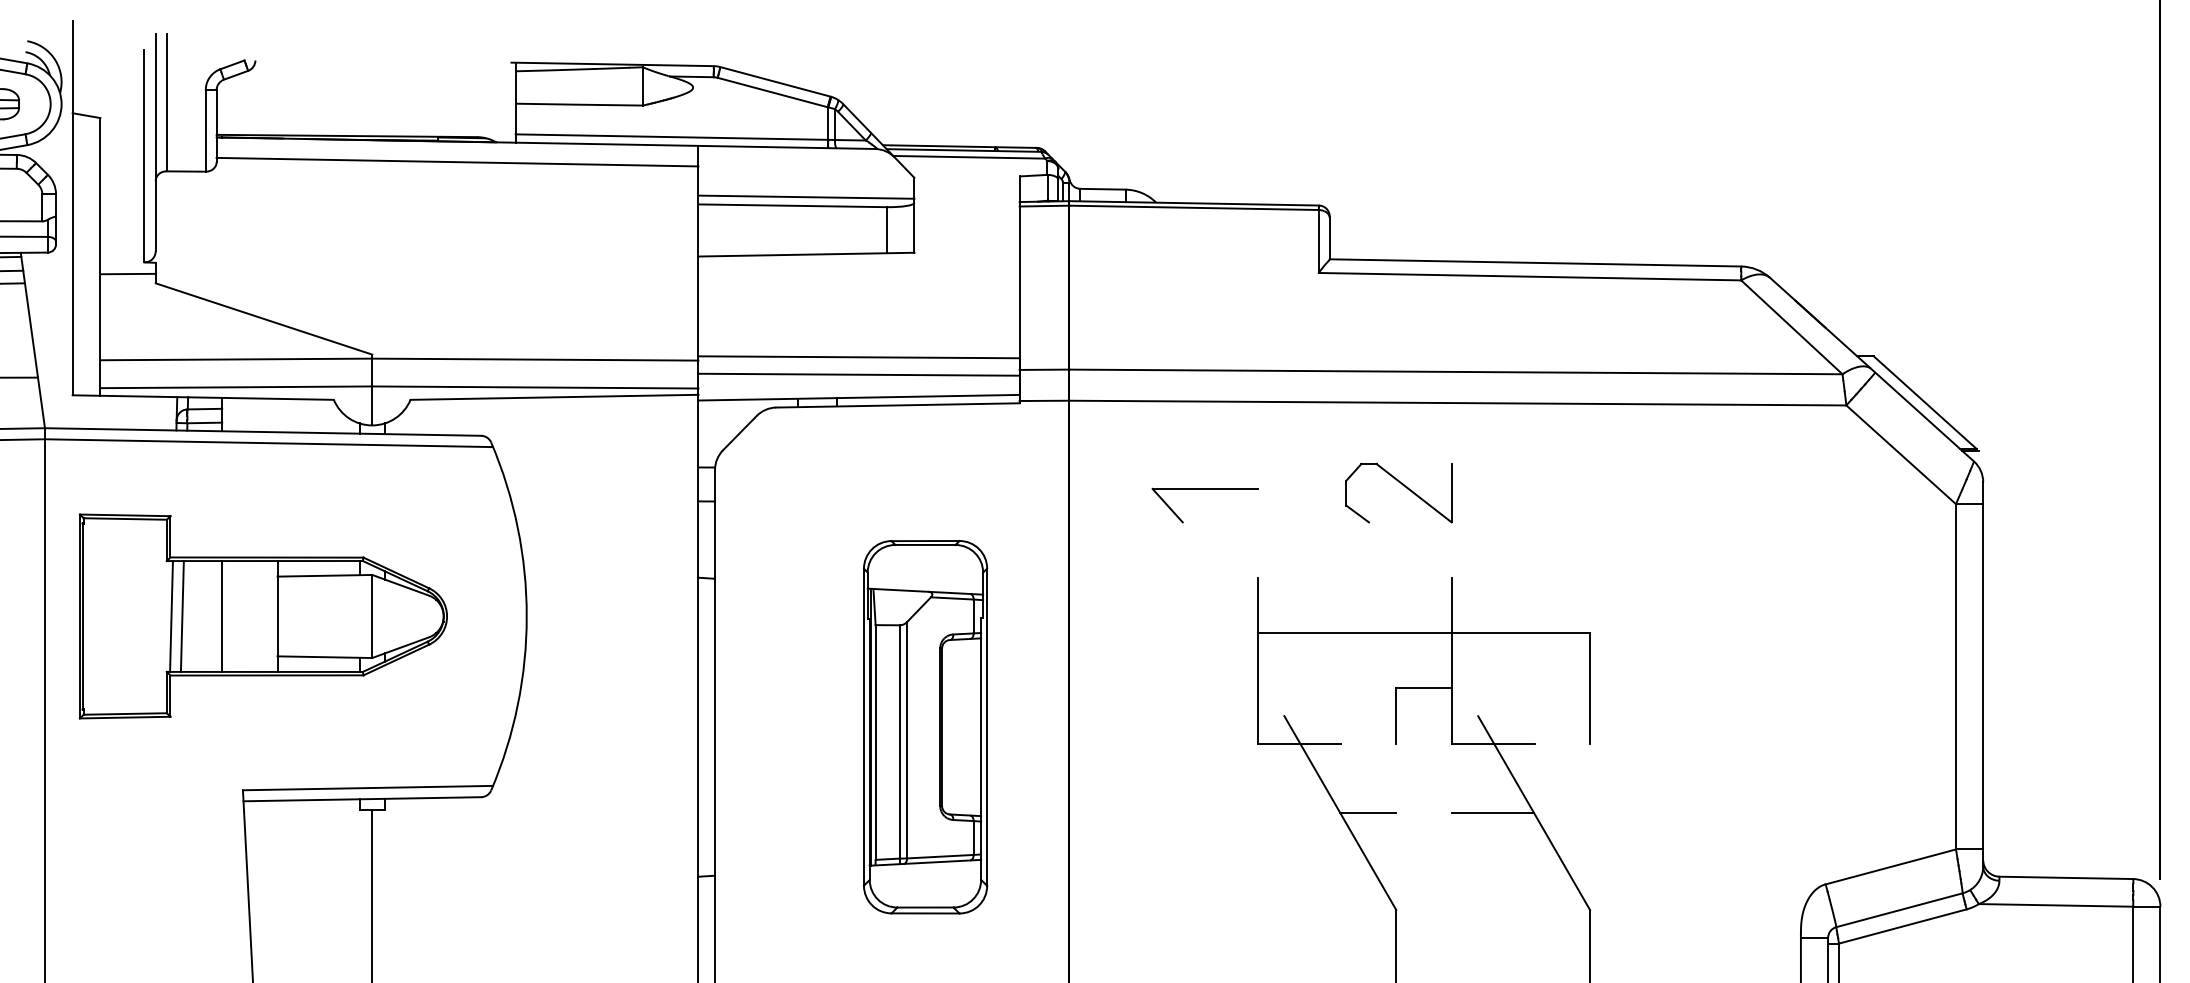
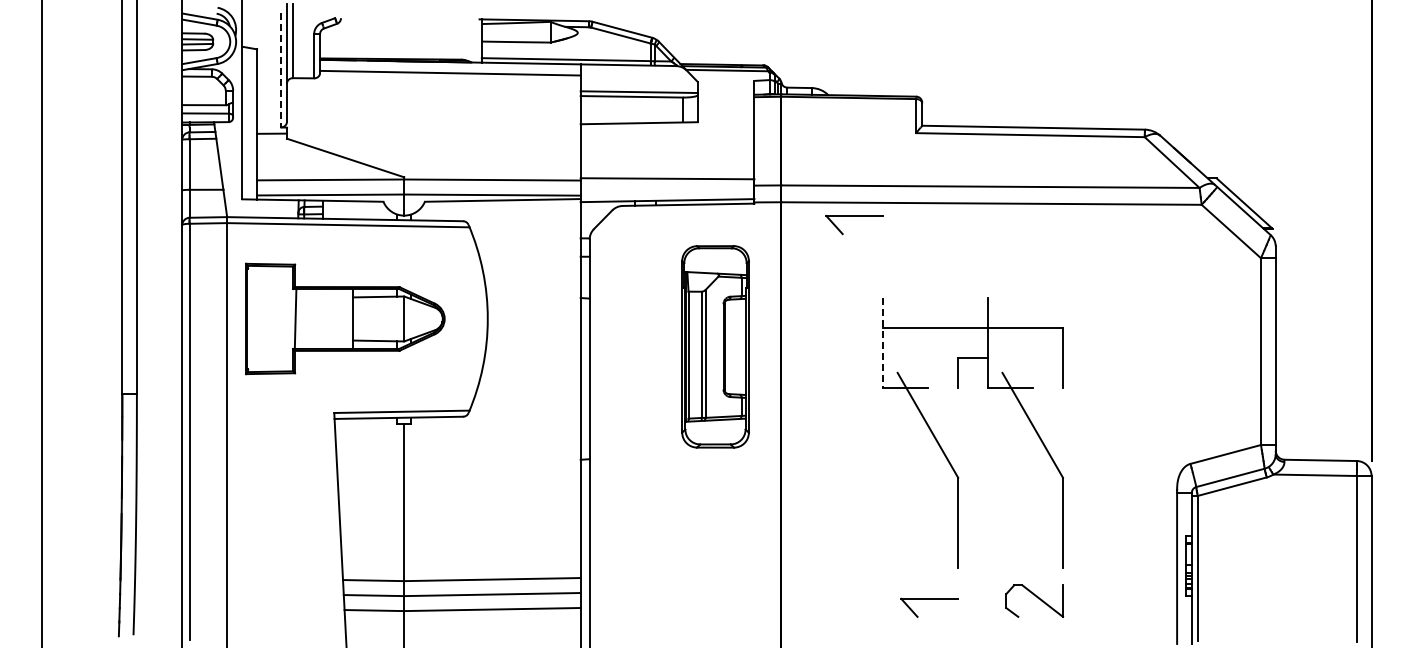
line: (143, 157) -> (280, 70), solid -> dashed
line: (858, 373) -> (667, 187), removed
part: (1204, 489) -> (854, 216), moved
part: (1398, 493) -> (959, 252), removed
line: (182, 615) -> (301, 318), removed
line: (223, 615) -> (323, 318), removed
line: (1258, 659) -> (883, 342), solid -> dashed
part: (925, 726) -> (715, 346), moved
line: (1367, 813) -> (942, 425), removed
line: (1492, 813) -> (1010, 425), removed

